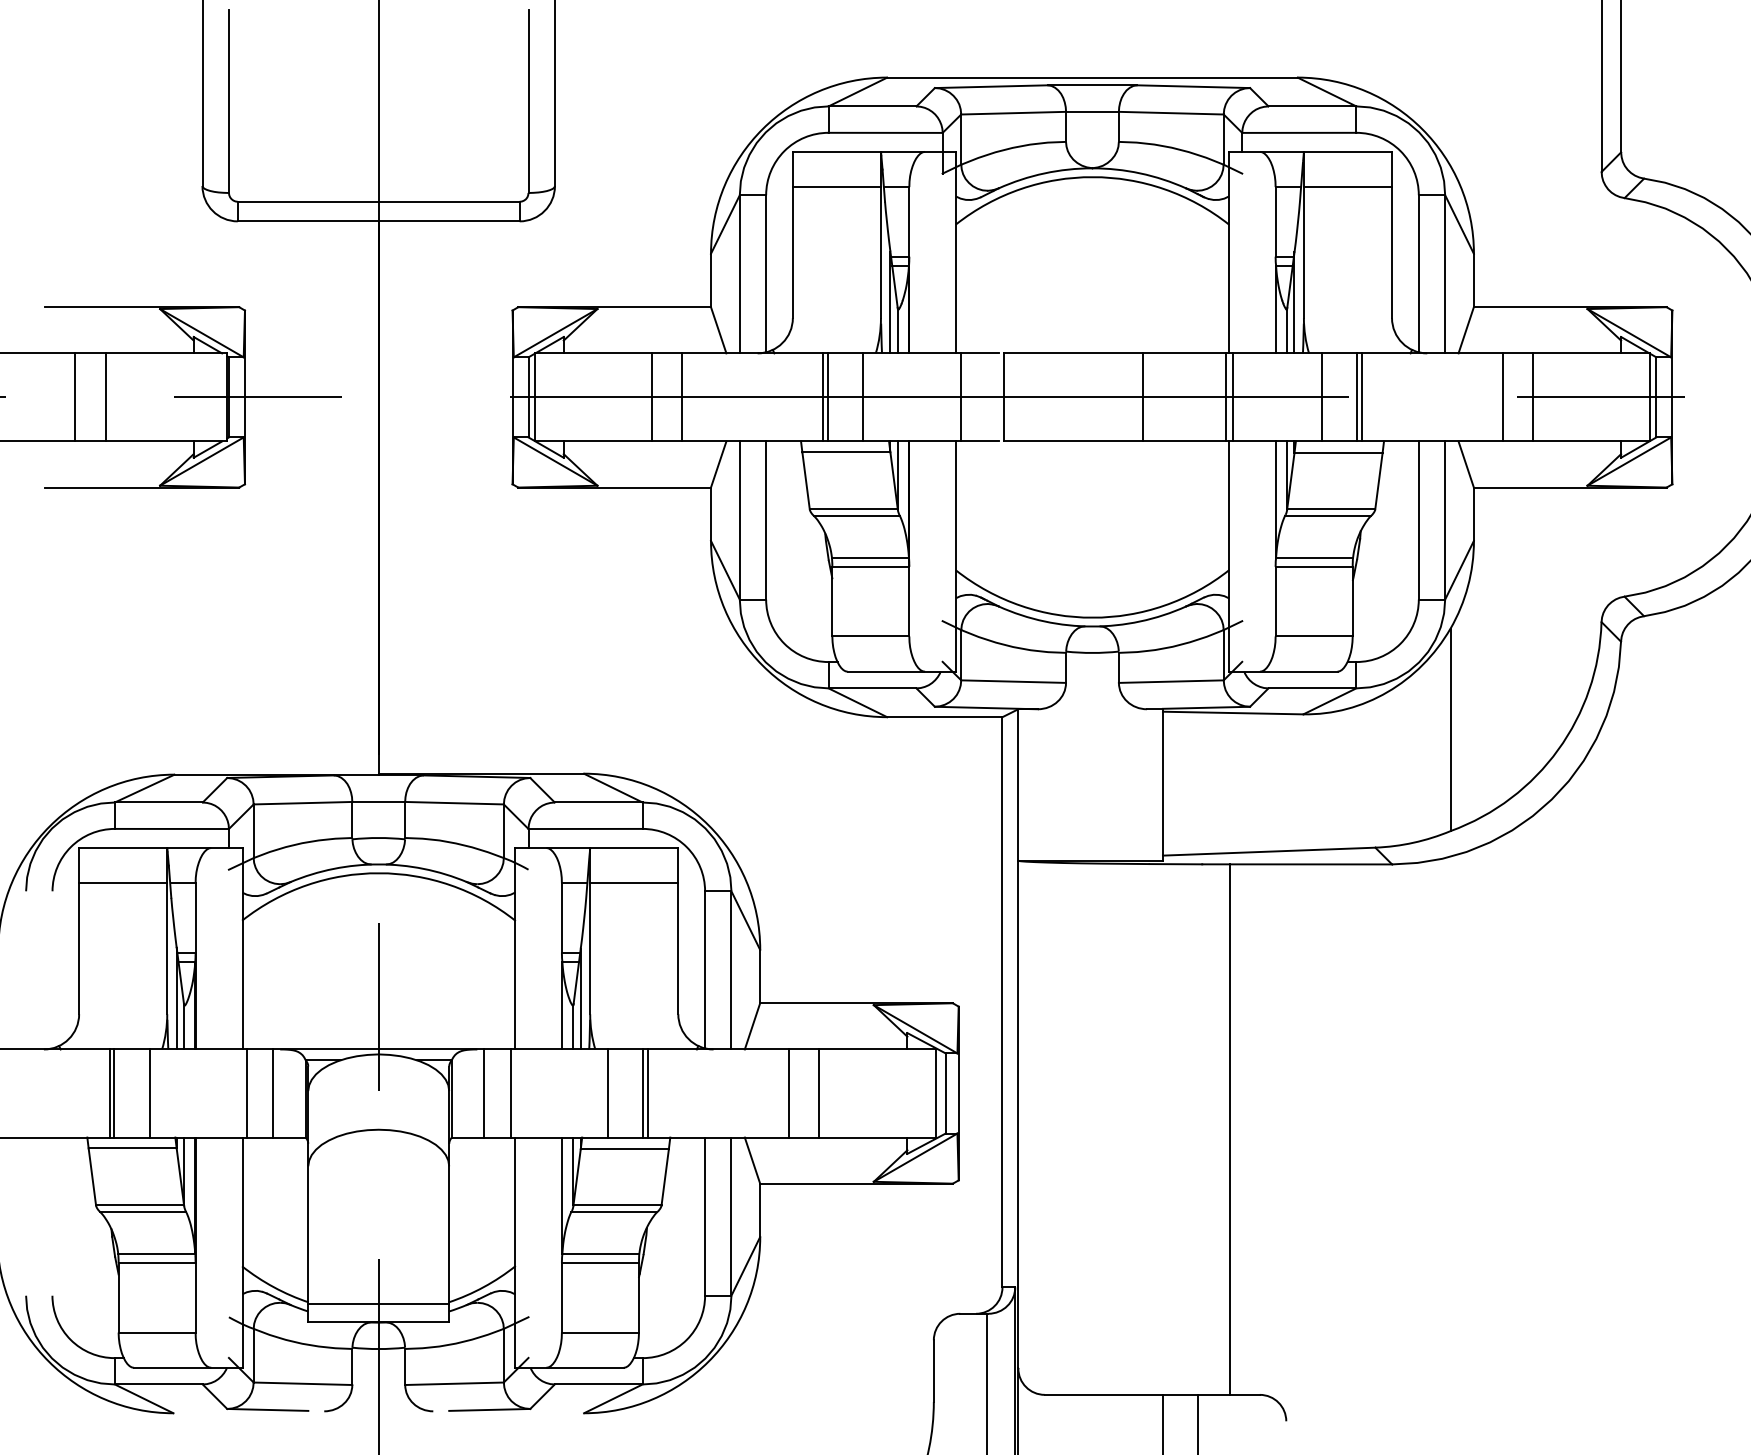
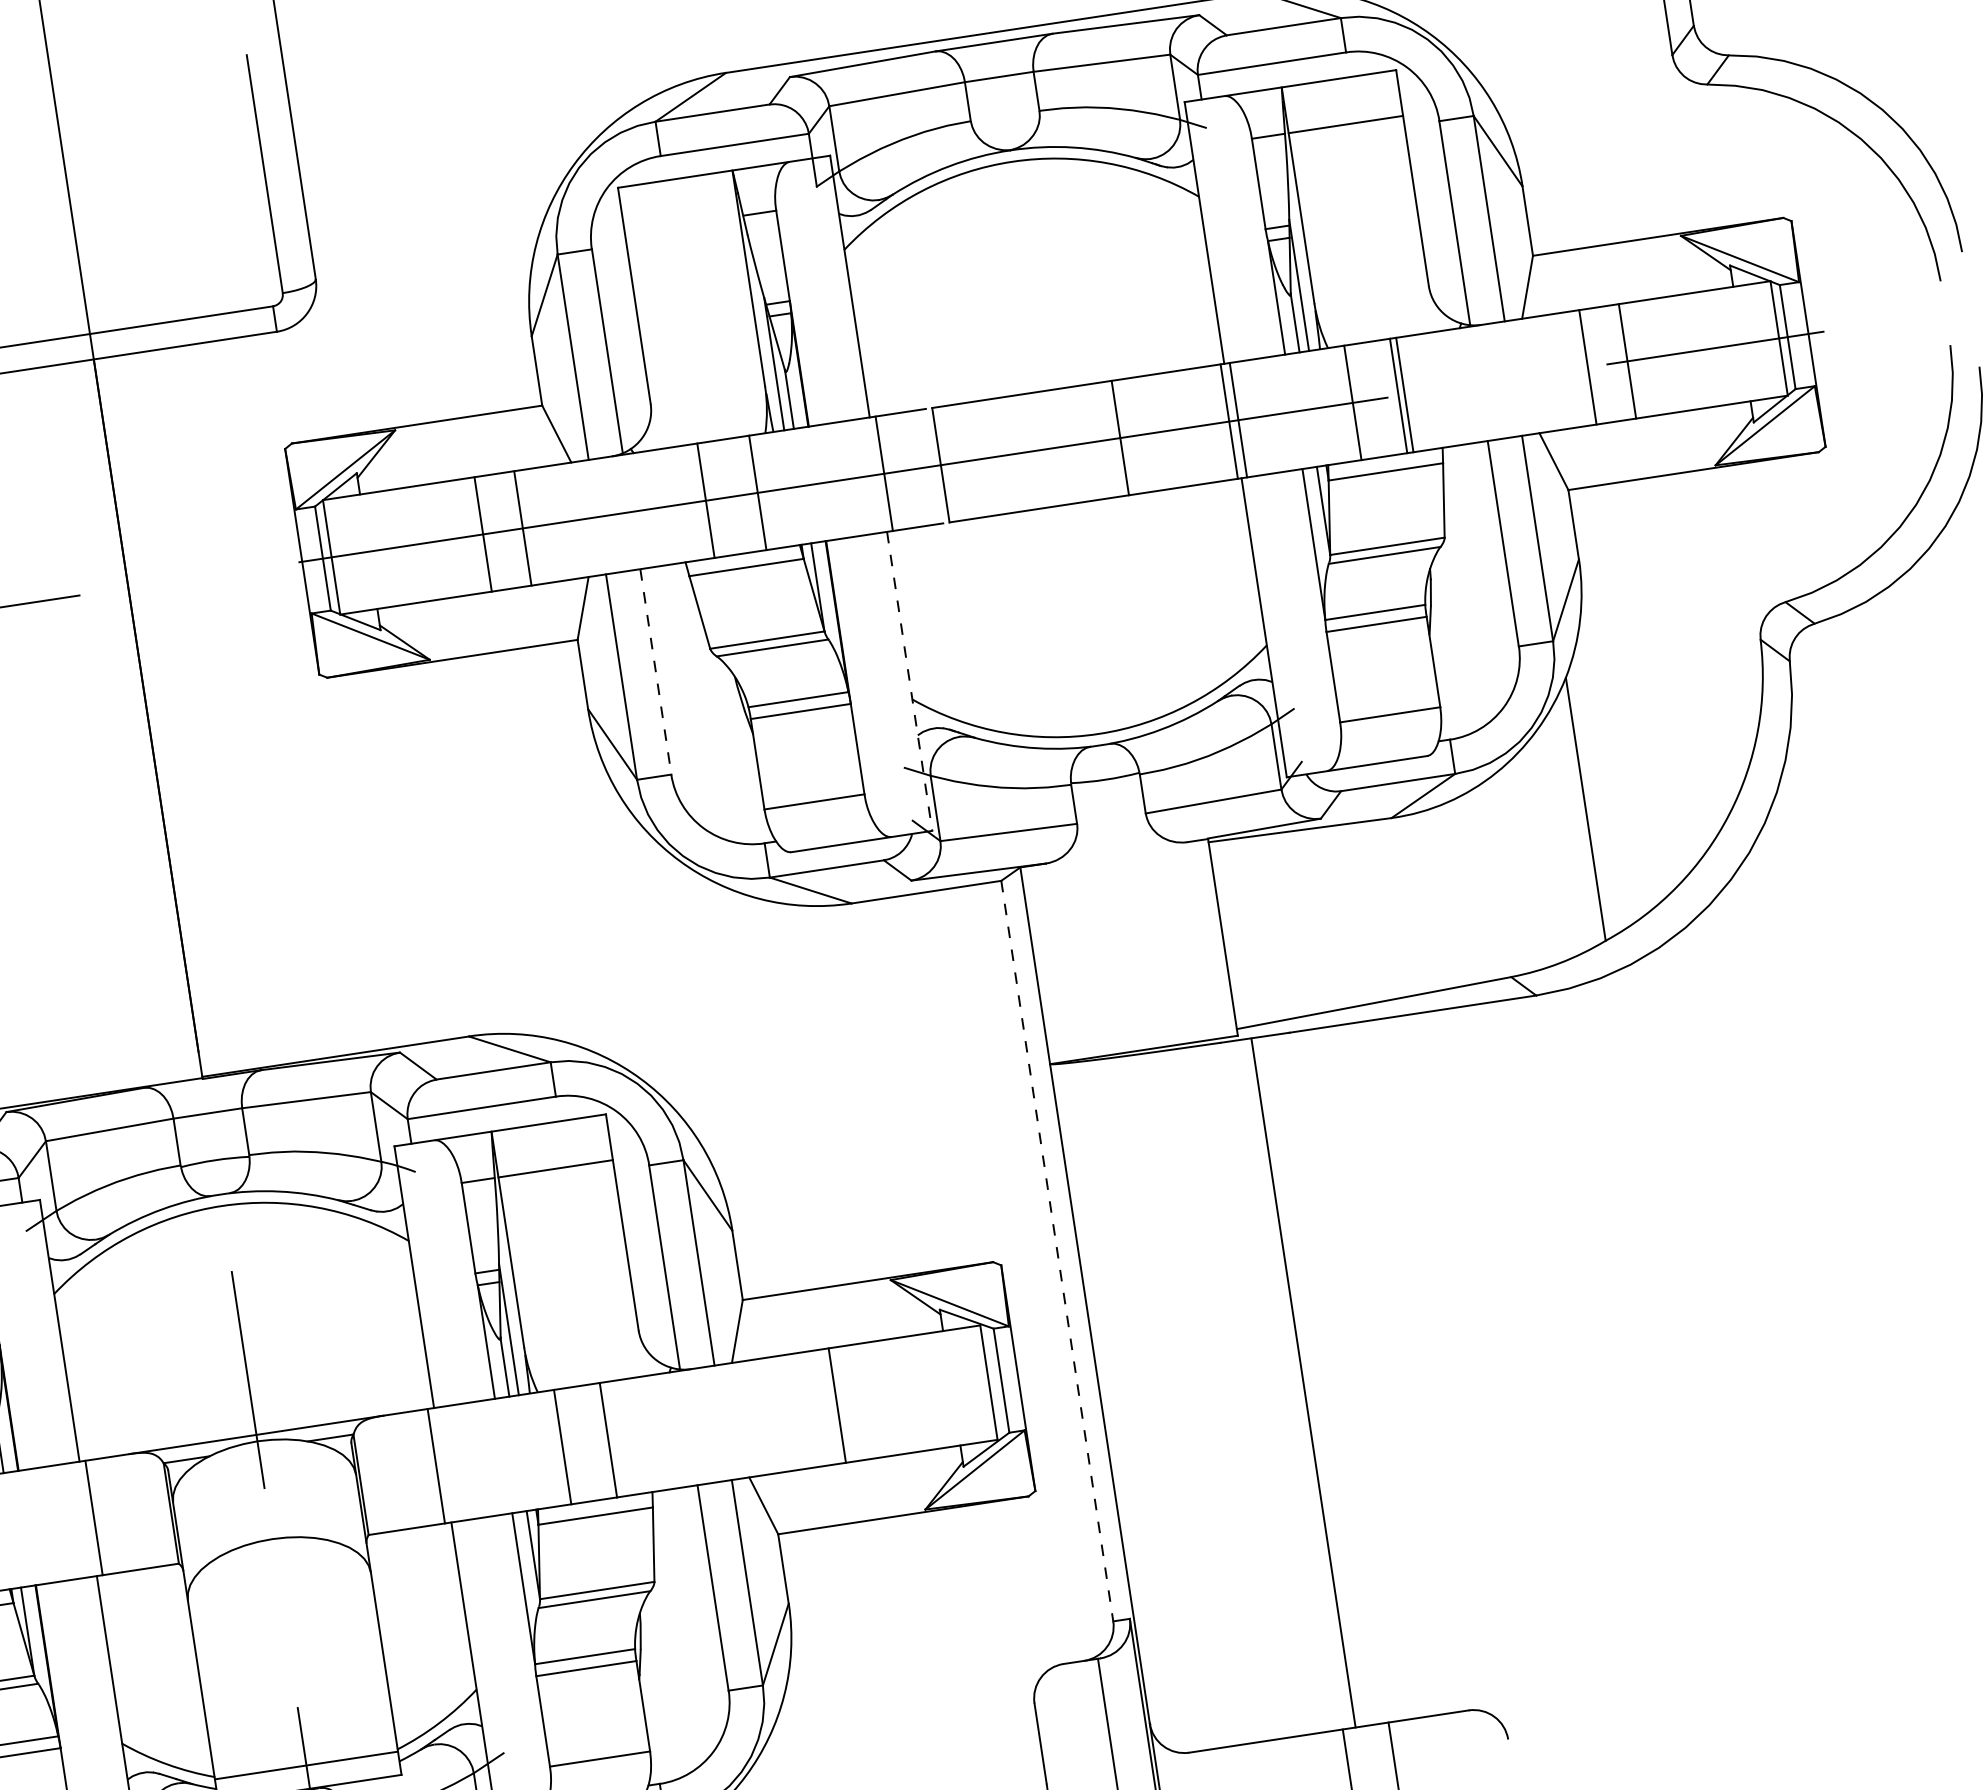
line: (836, 187) -> (681, 225), removed
line: (828, 397) -> (712, 499), removed
line: (766, 521) -> (656, 673), solid -> dashed
line: (956, 557) -> (910, 682), solid -> dashed
line: (1002, 1002) -> (1057, 1251), solid -> dashed
line: (272, 1093) -> (127, 1512), removed
line: (484, 1093) -> (402, 1471), removed
line: (647, 1093) -> (614, 1439), removed
line: (788, 1093) -> (797, 1411), removed
line: (1229, 1129) -> (1303, 1382), moved

